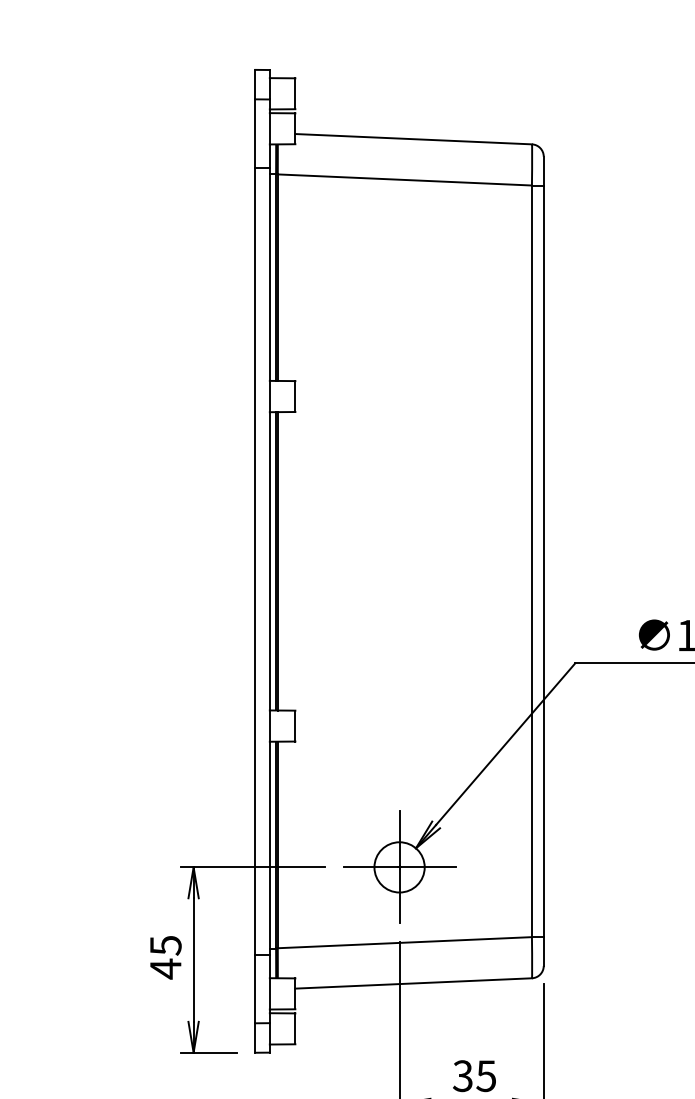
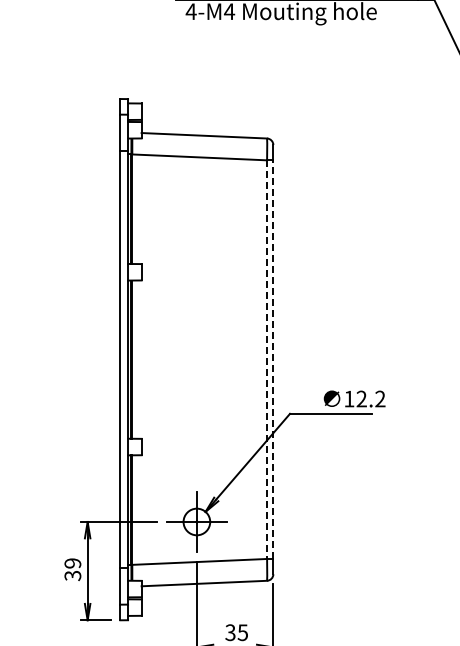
line: (544, 561) -> (273, 359), solid -> dashed
line: (532, 562) -> (267, 360), solid -> dashed
text: (165, 956) -> (72, 569), 45 -> 39

